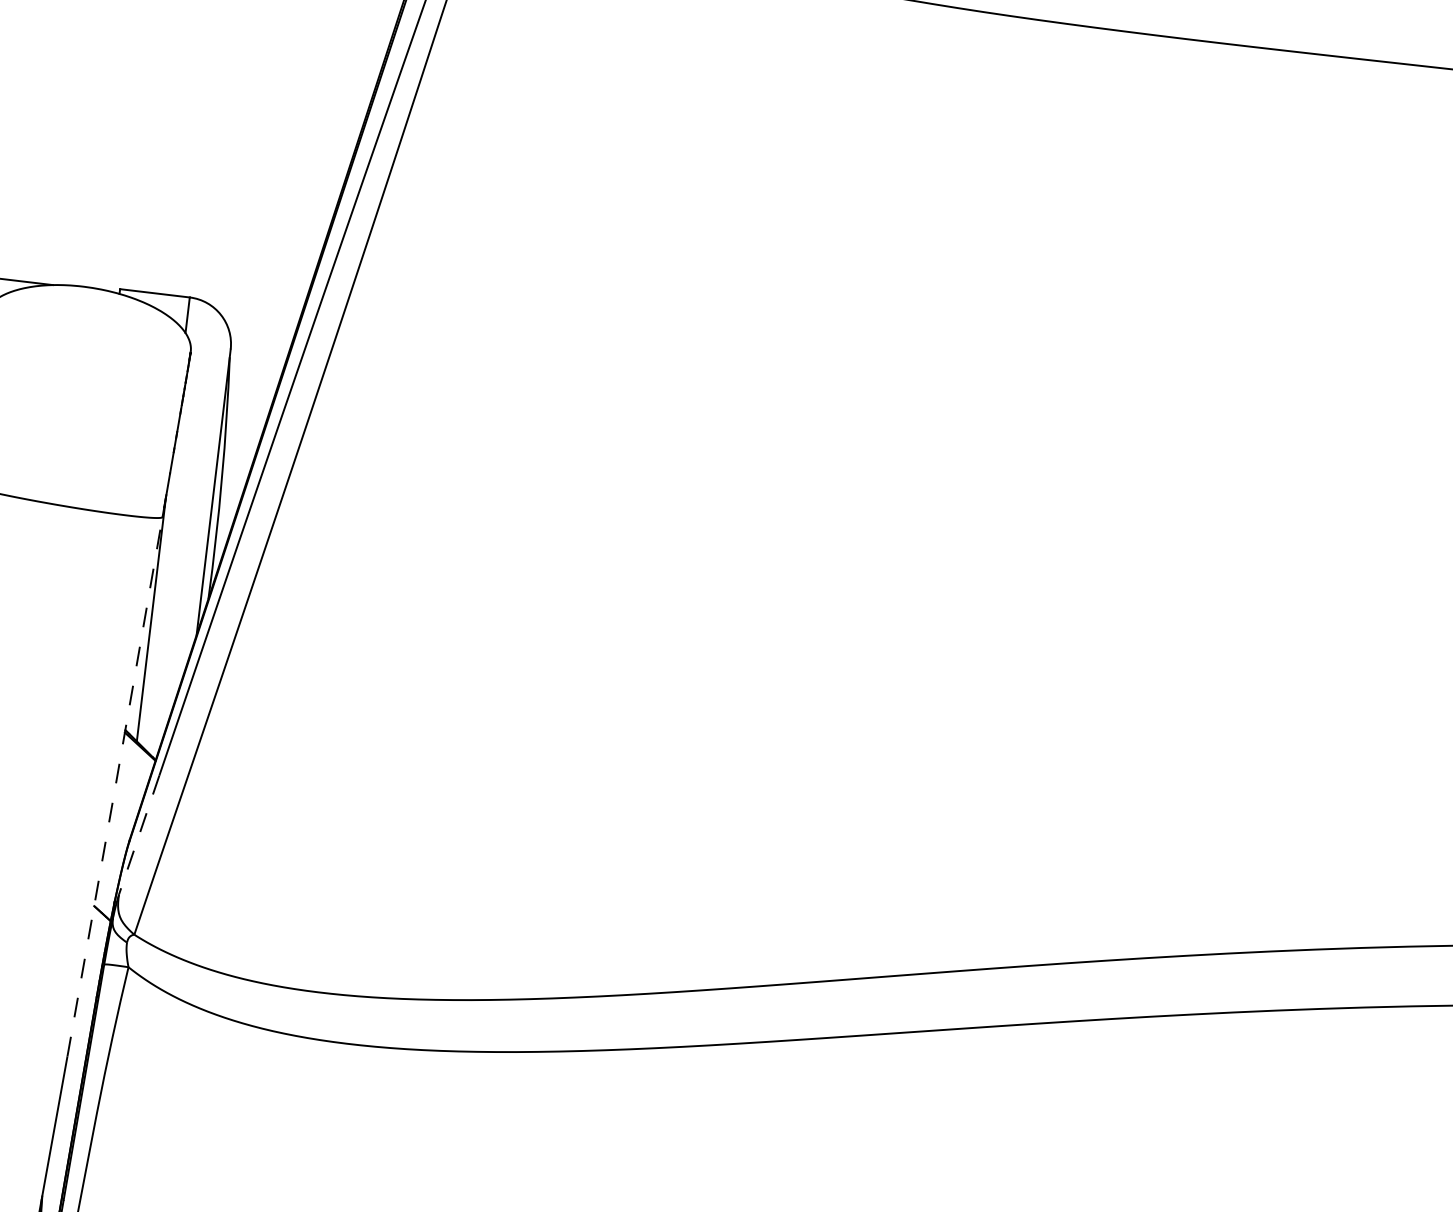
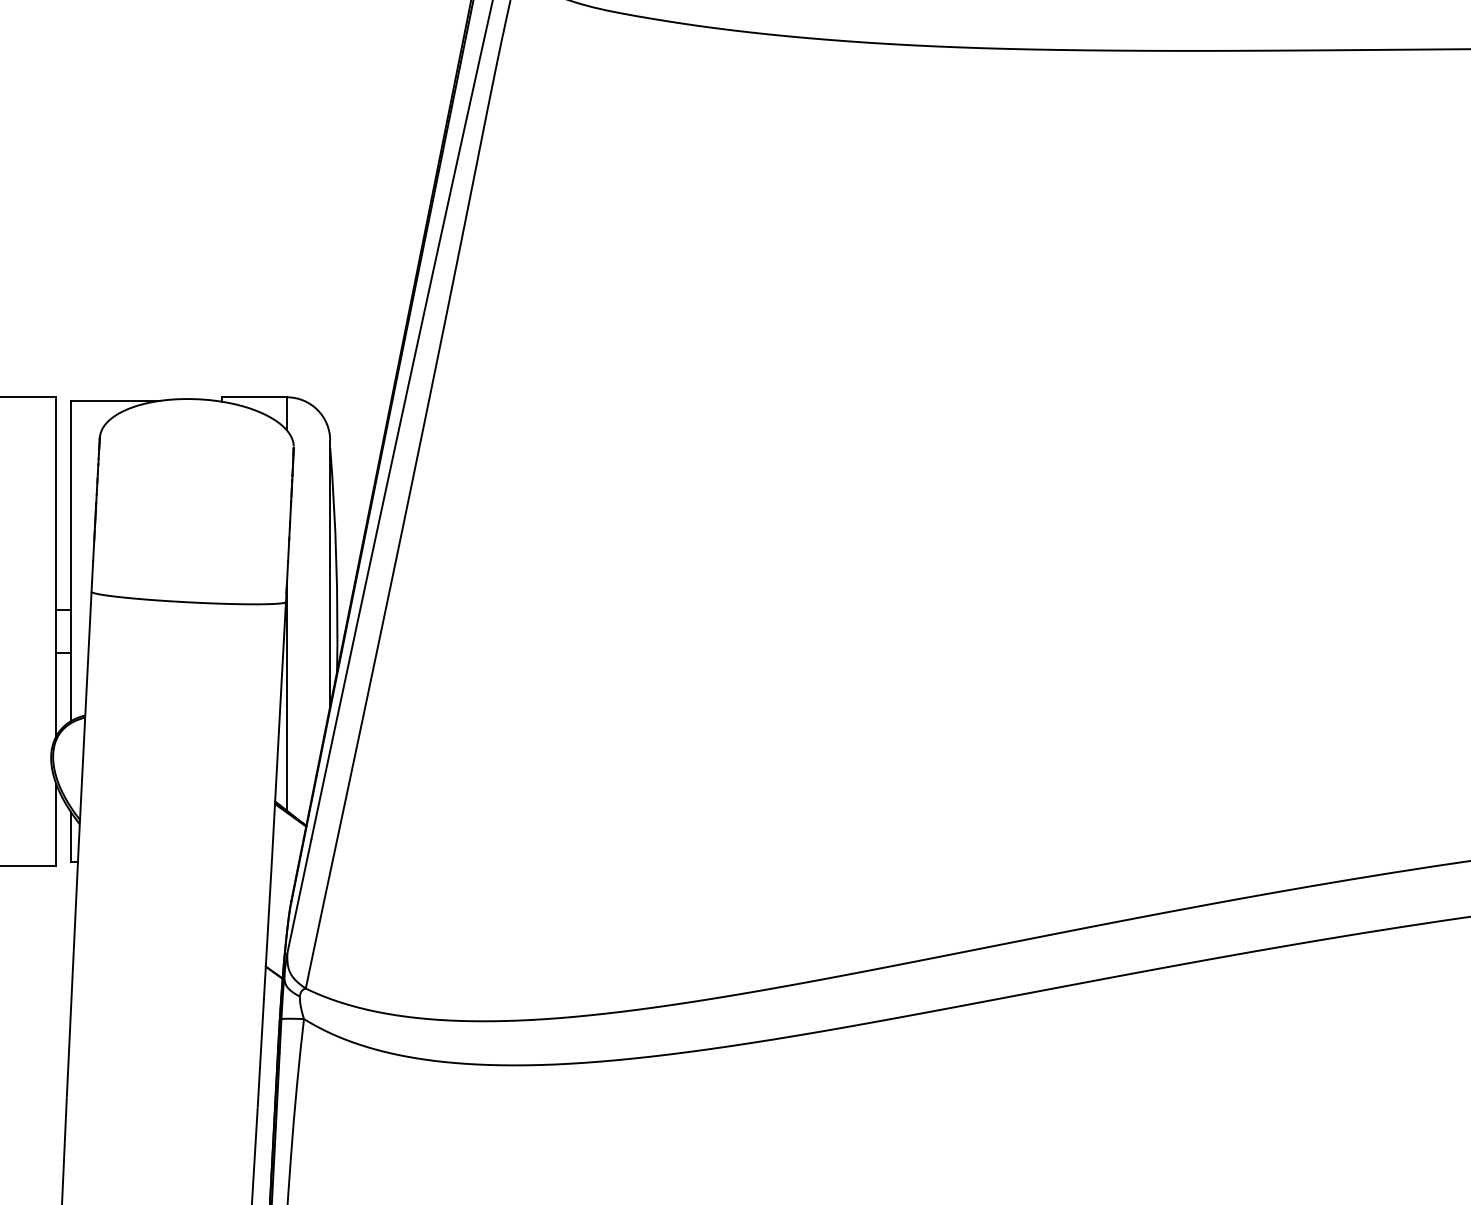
line: (115, 786) -> (272, 854), dashed -> solid
line: (139, 835) -> (299, 896), dashed -> solid

